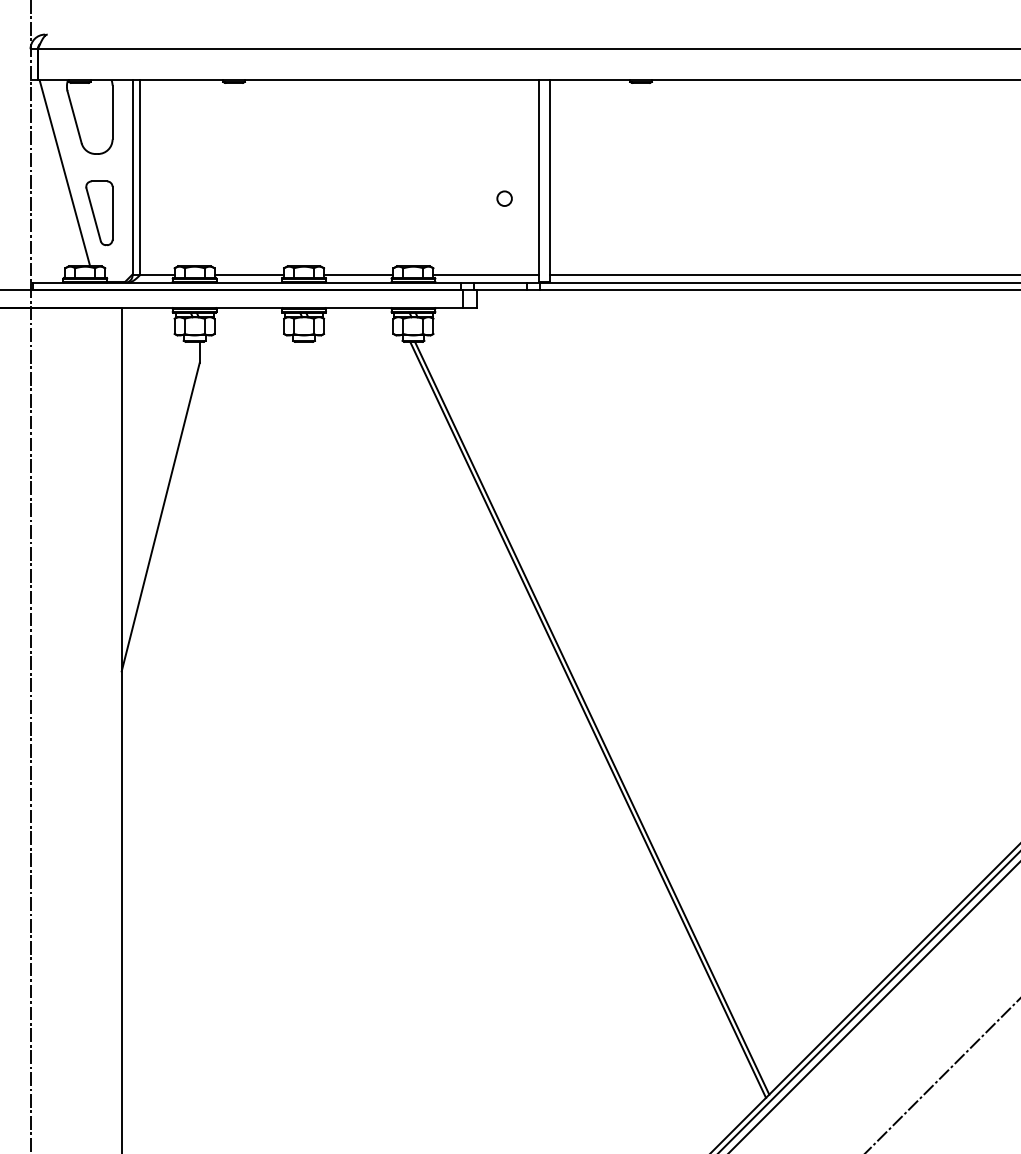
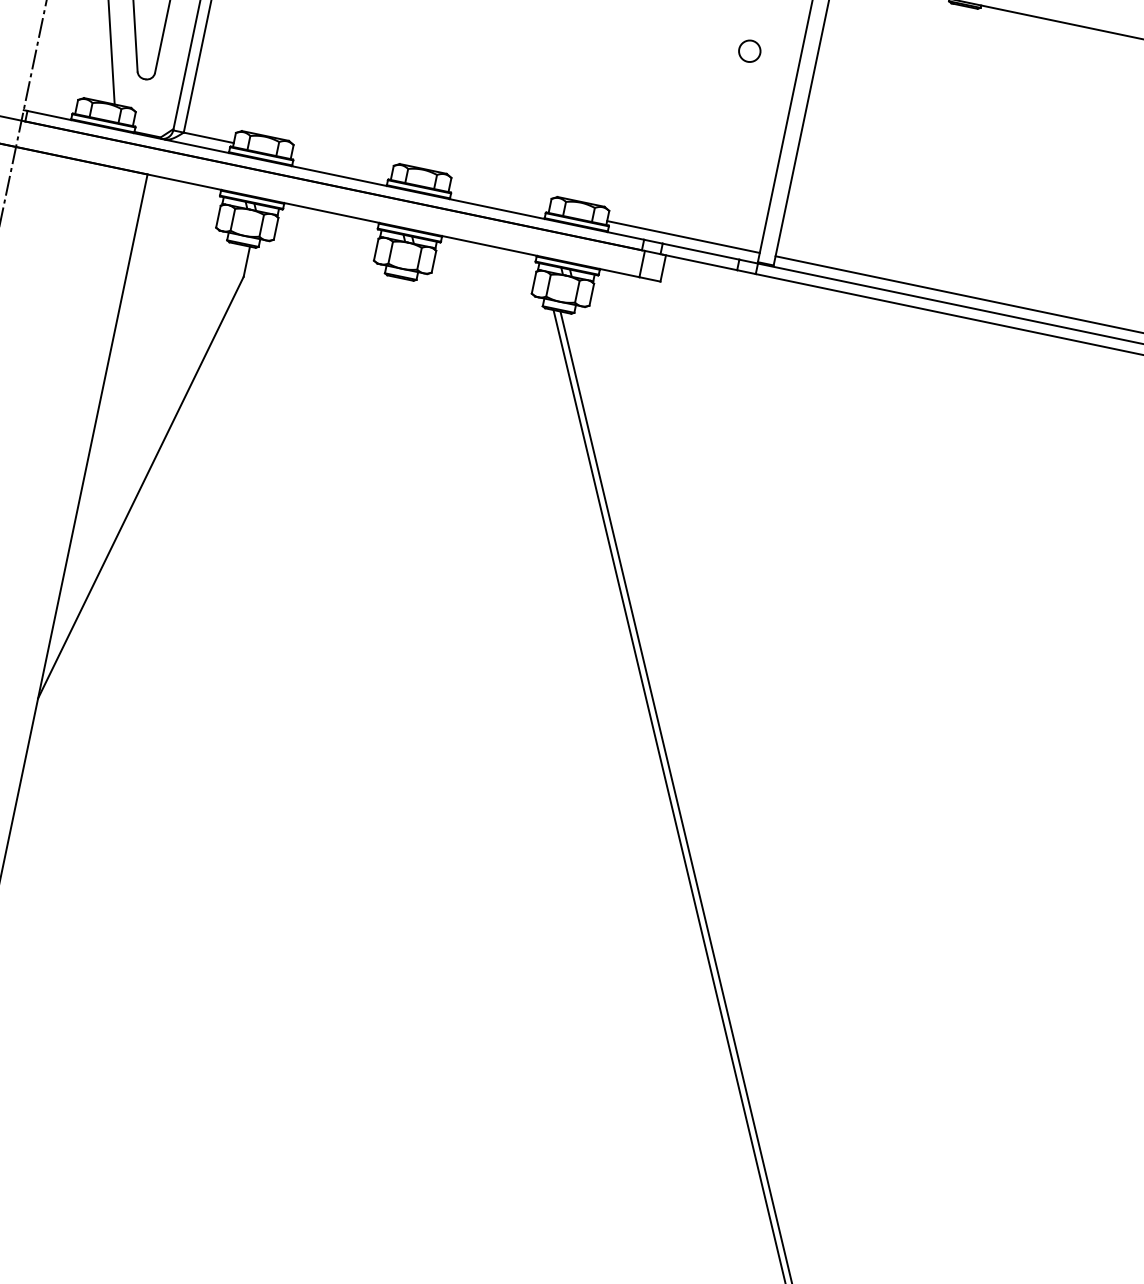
circle: (504, 198) -> (749, 50), moved
line: (249, 275) -> (341, 165), removed
line: (358, 275) -> (498, 198), removed

